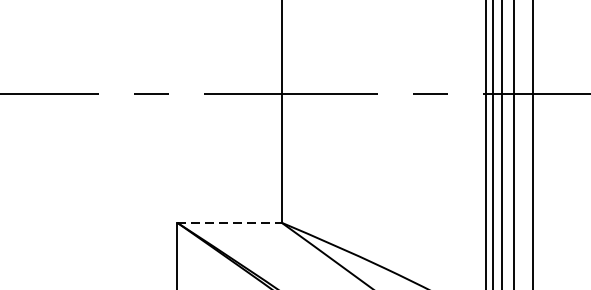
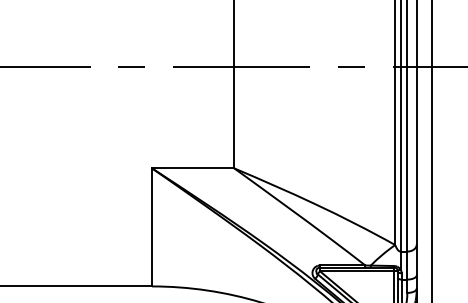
line: (229, 222) -> (193, 168), dashed -> solid

